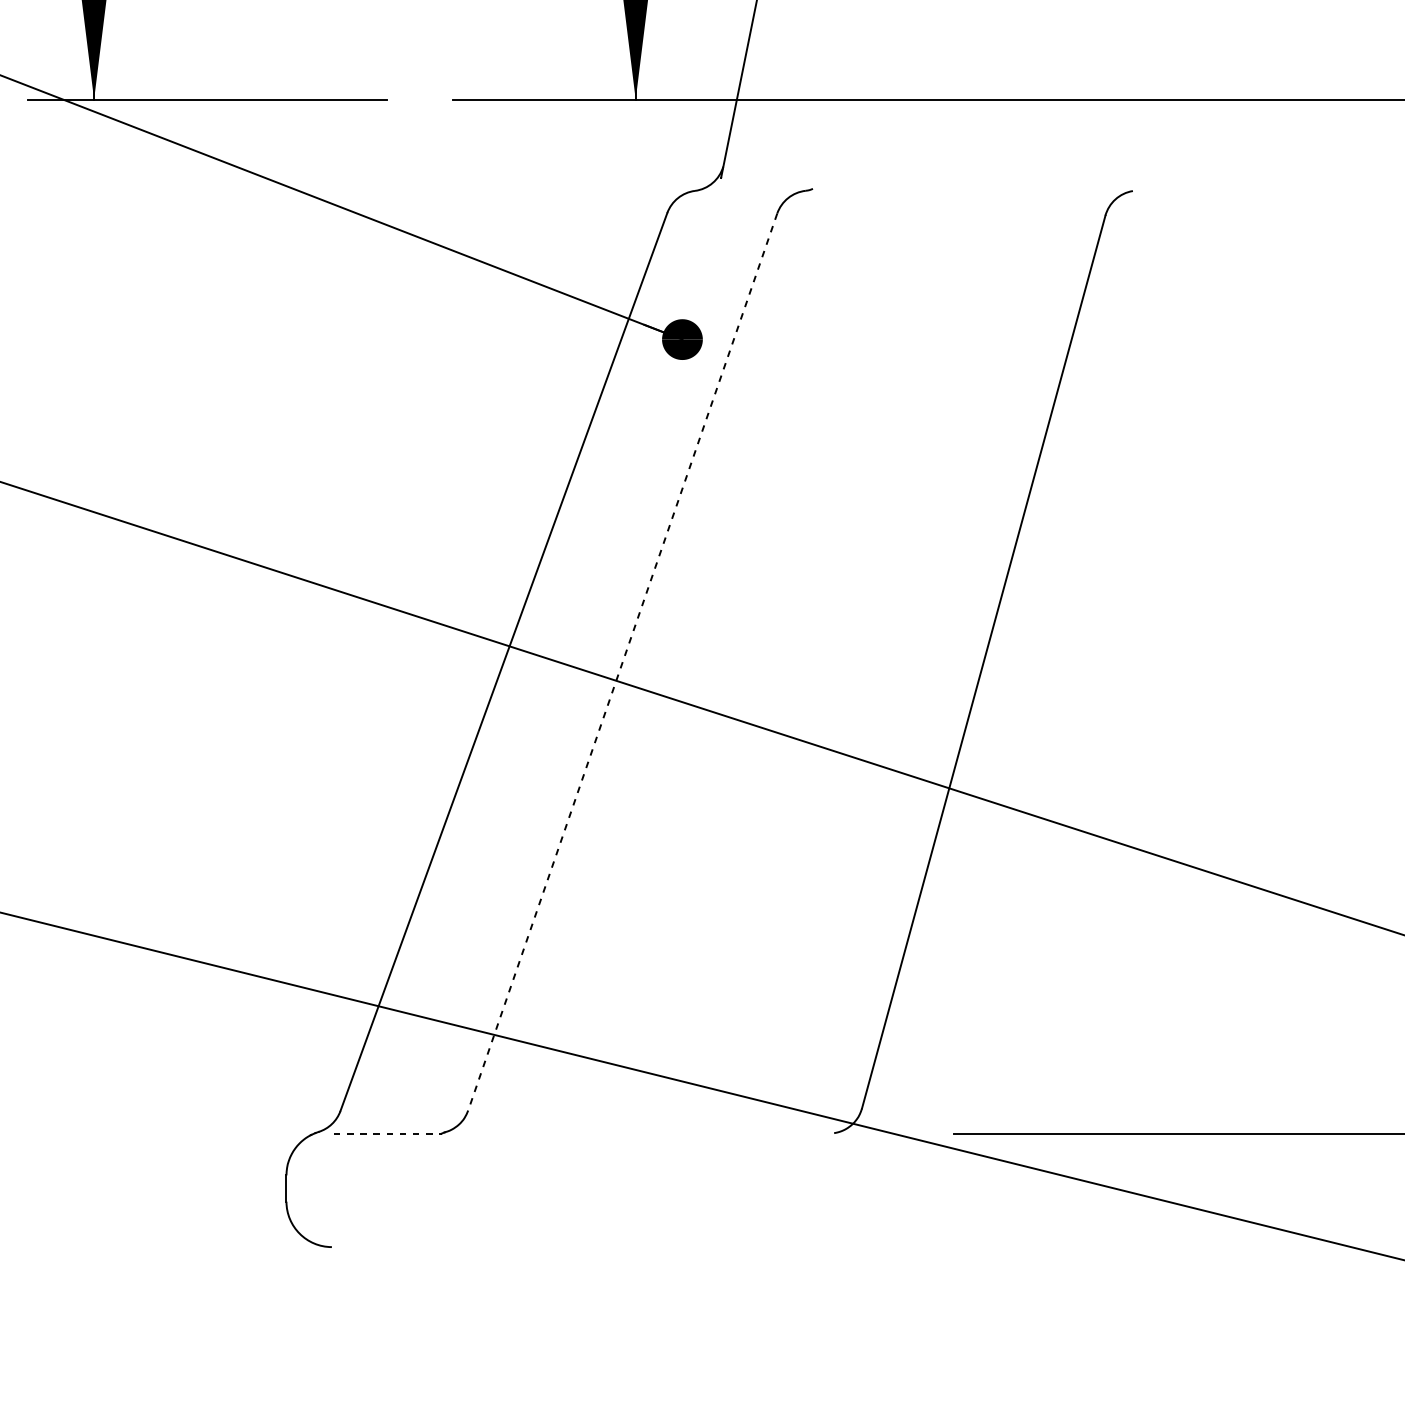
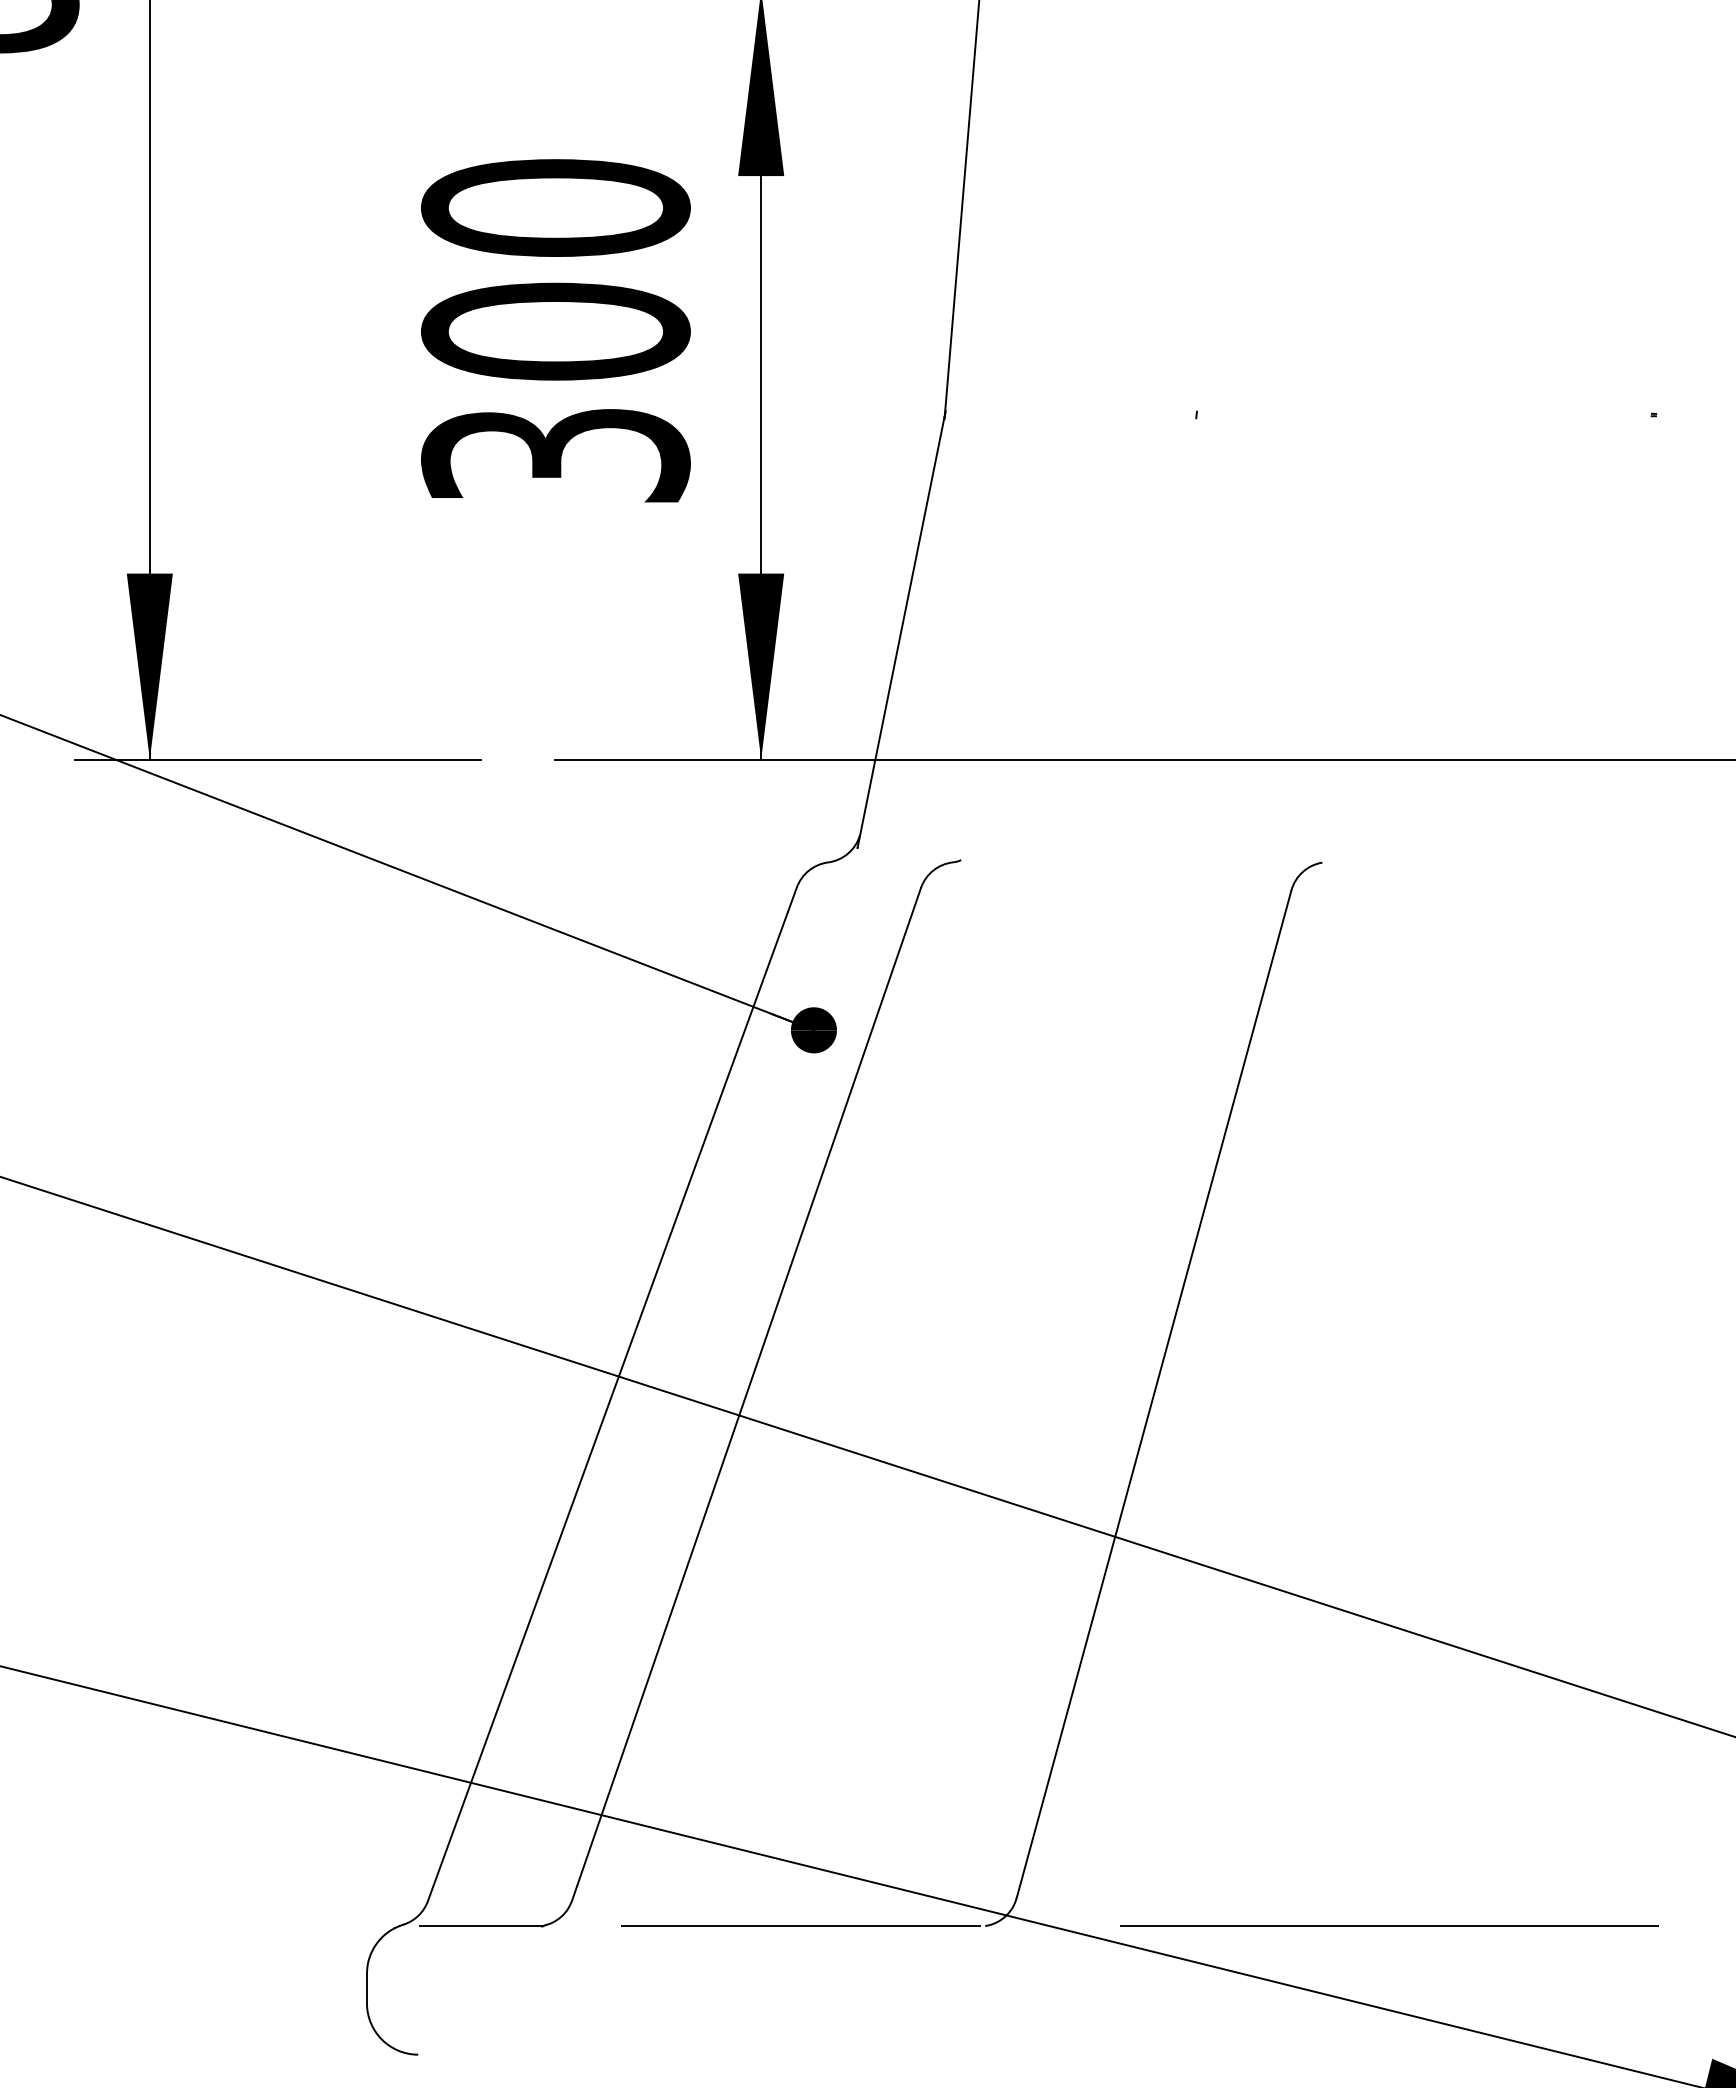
line: (622, 662) -> (746, 1394), dashed -> solid
line: (387, 1133) -> (481, 1926), dashed -> solid
line: (670, 1133) -> (800, 1926), added

